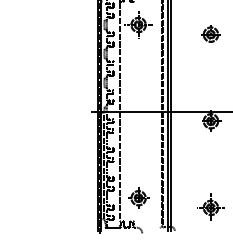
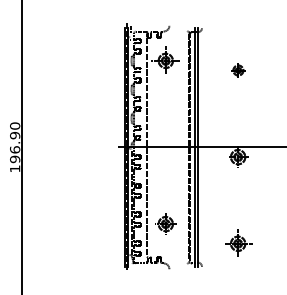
part: (211, 34) -> (238, 70), size x0.7
part: (138, 197) -> (165, 223), moved

